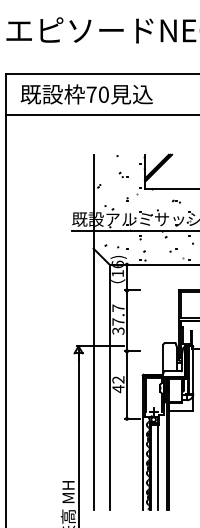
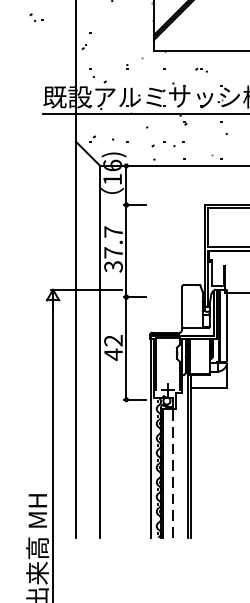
part: (123, 174) -> (36, 16), moved
part: (173, 250) -> (178, 144), moved
line: (157, 466) -> (172, 472), solid -> dashed

